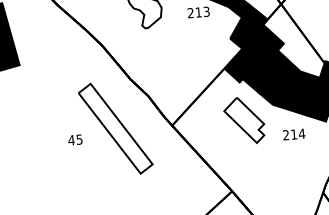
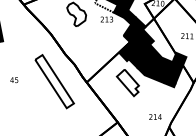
text: (294, 133) -> (155, 116), moved
text: (75, 140) -> (14, 80), moved

